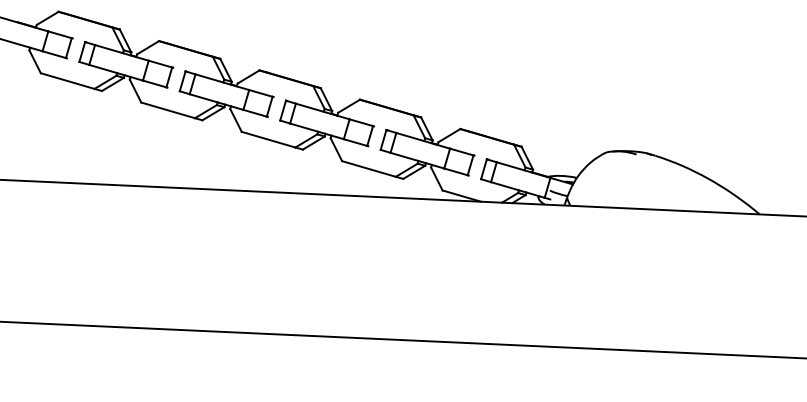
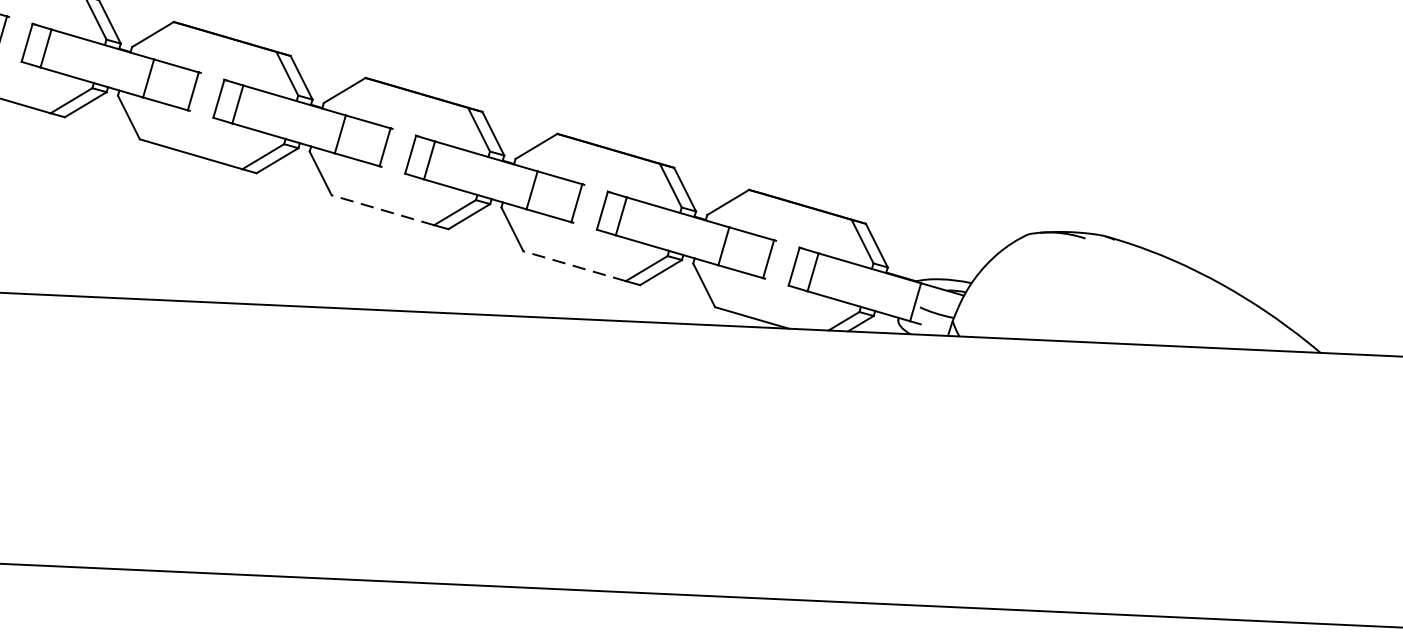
line: (268, 139) -> (382, 209), solid -> dashed
line: (369, 169) -> (575, 267), solid -> dashed

